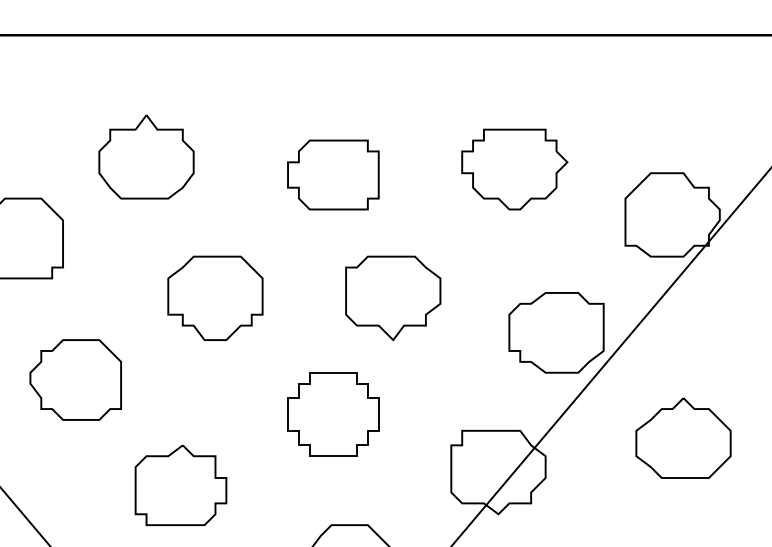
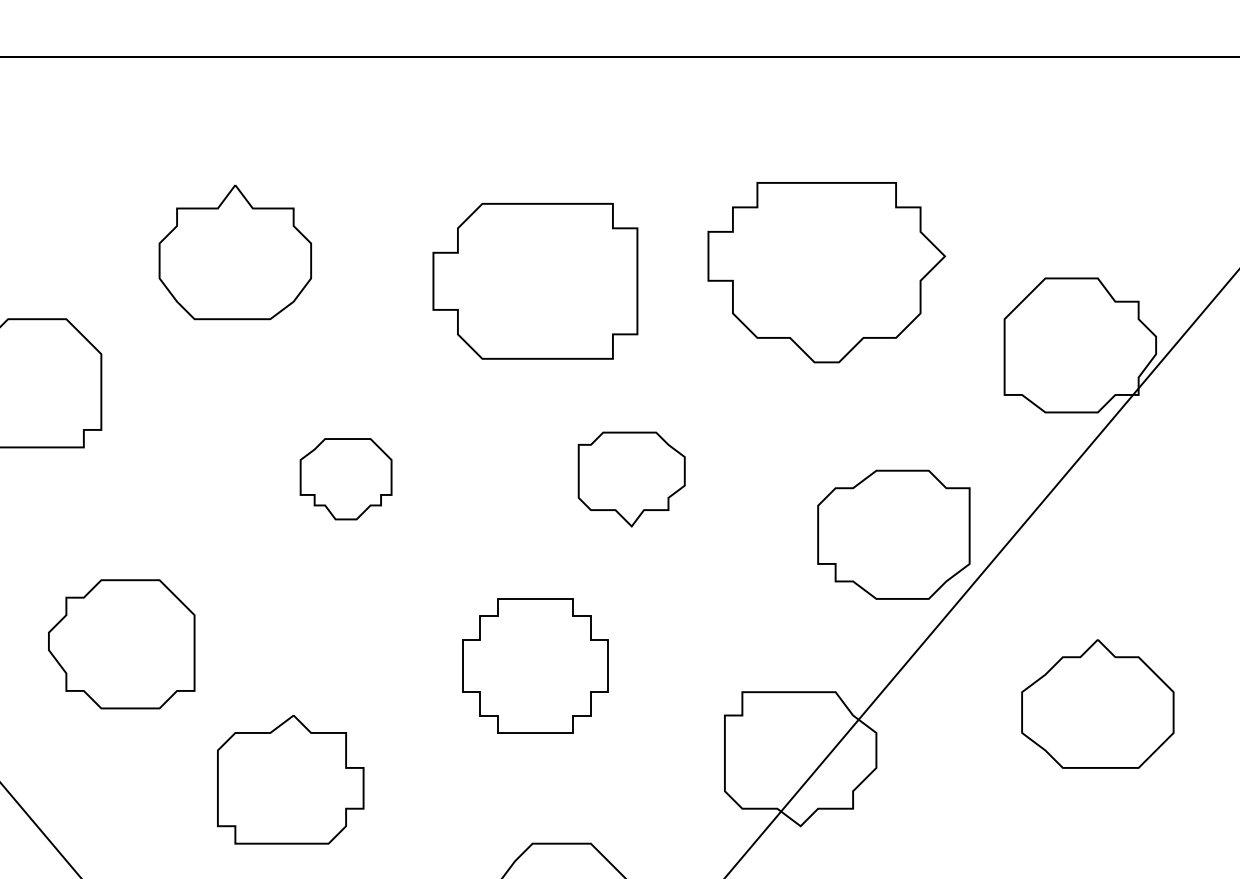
part: (514, 169) -> (826, 272), size x1.4
part: (333, 174) -> (535, 280), size x1.4
part: (215, 297) -> (346, 478), size x0.6
part: (393, 298) -> (632, 479), size x0.7
part: (75, 379) -> (121, 643), moved

